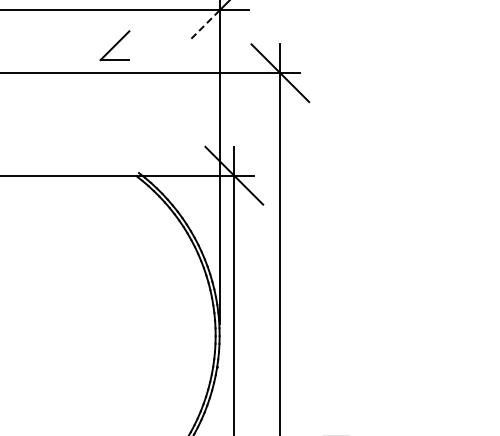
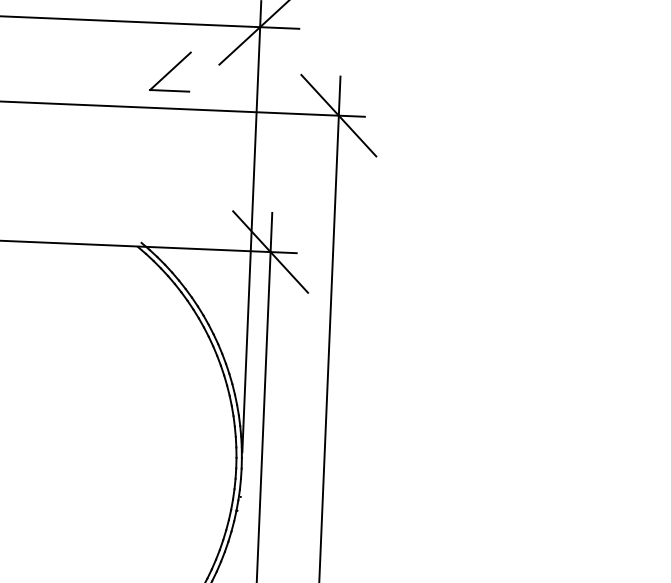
line: (204, 25) -> (238, 46), dashed -> solid
part: (114, 45) -> (169, 70), moved

